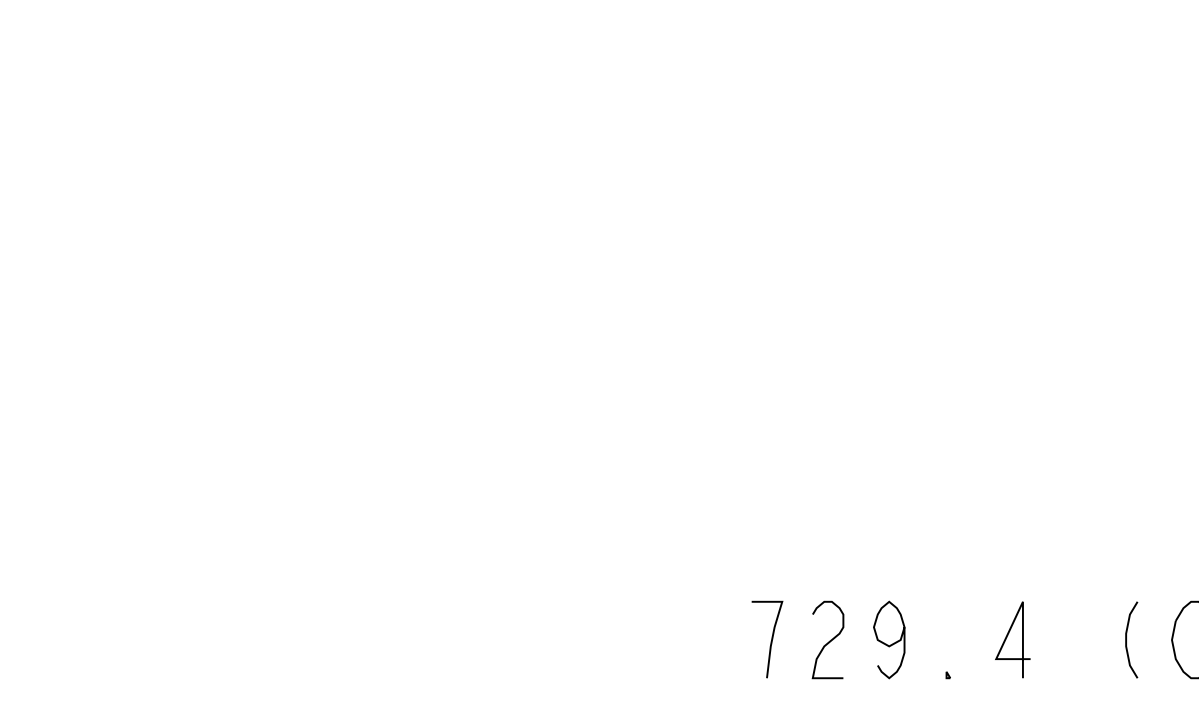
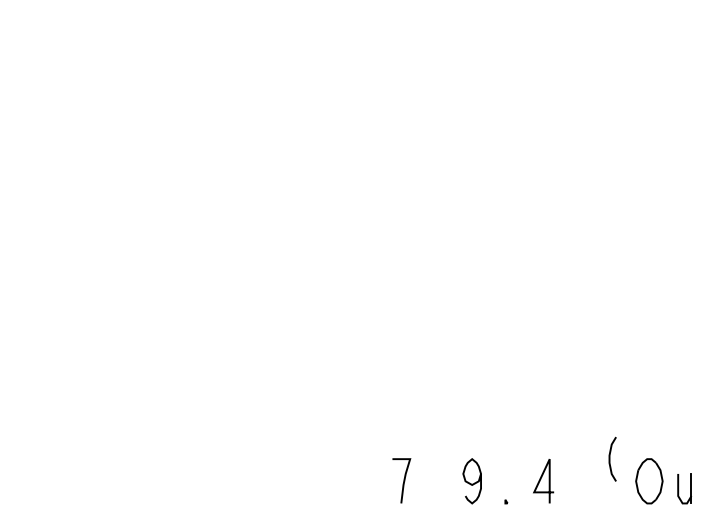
curve: (1127, 638) -> (610, 458), moved
curve: (829, 640) -> (437, 481), removed

